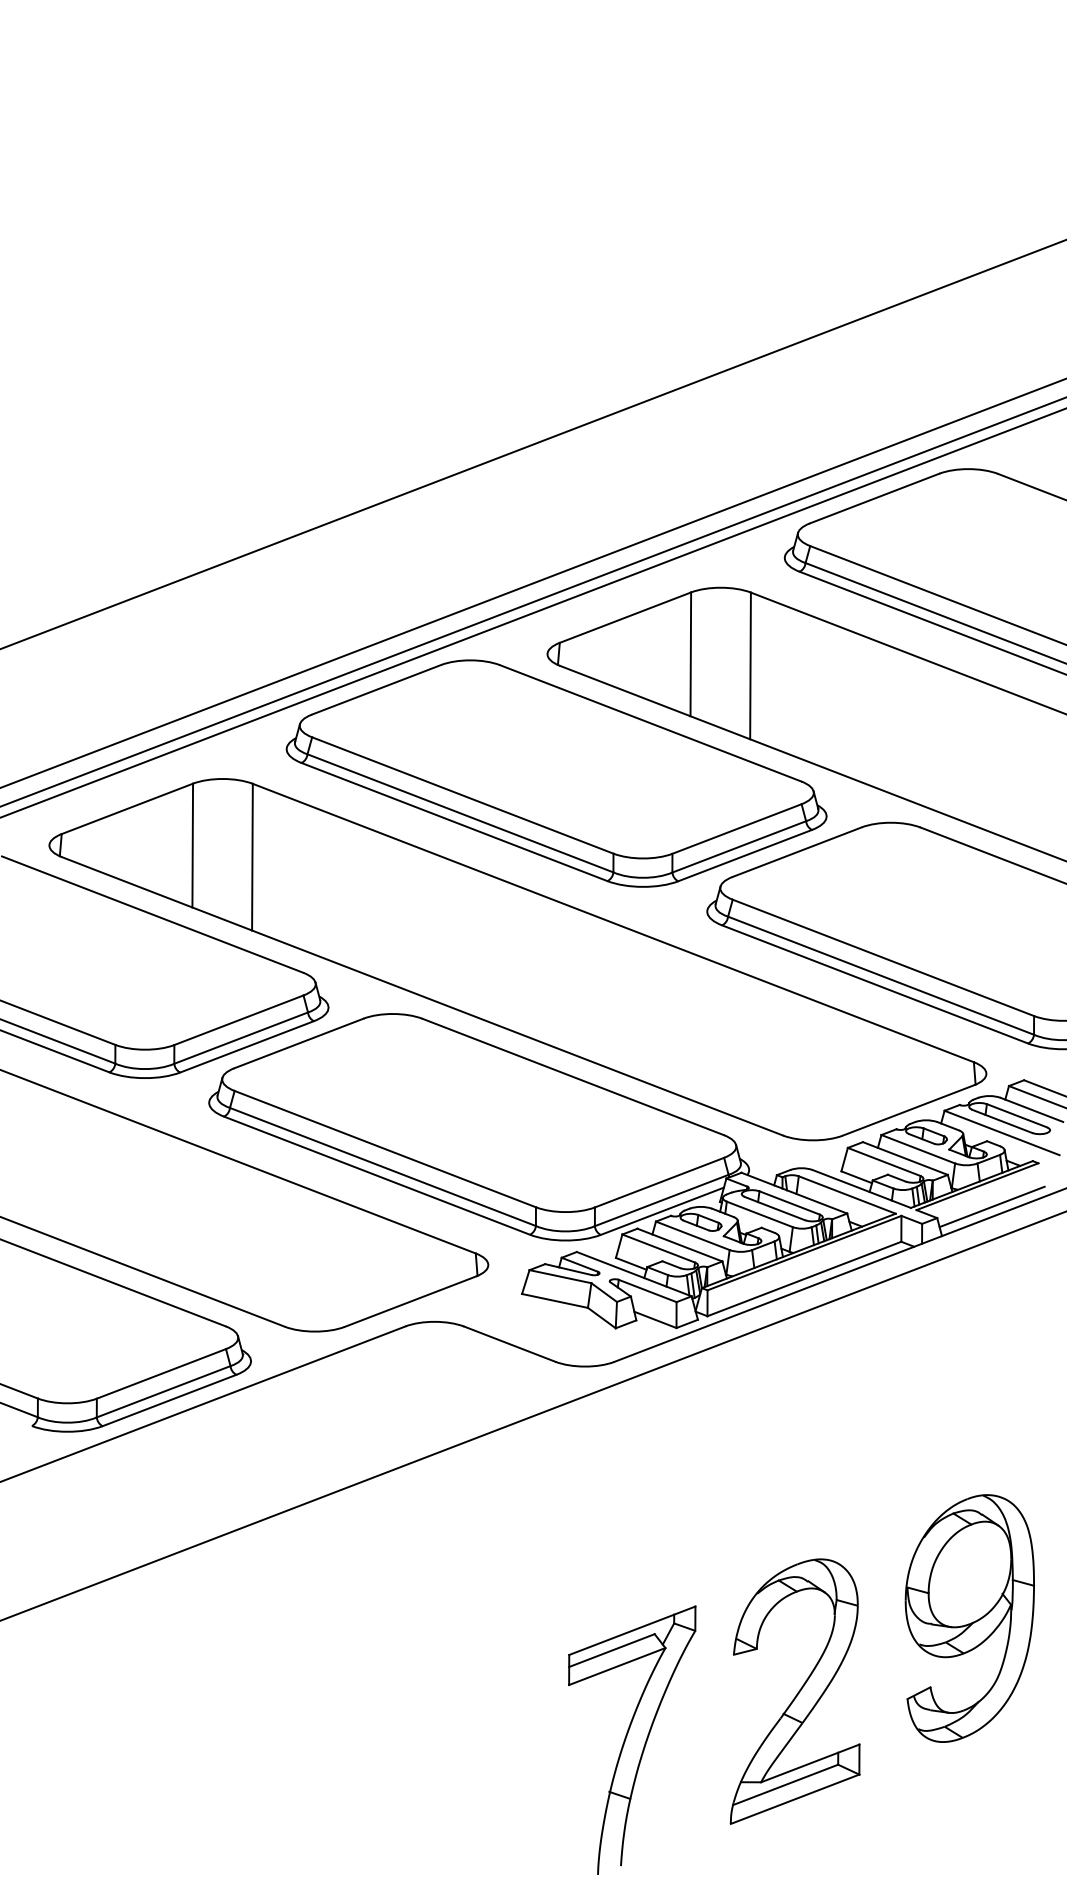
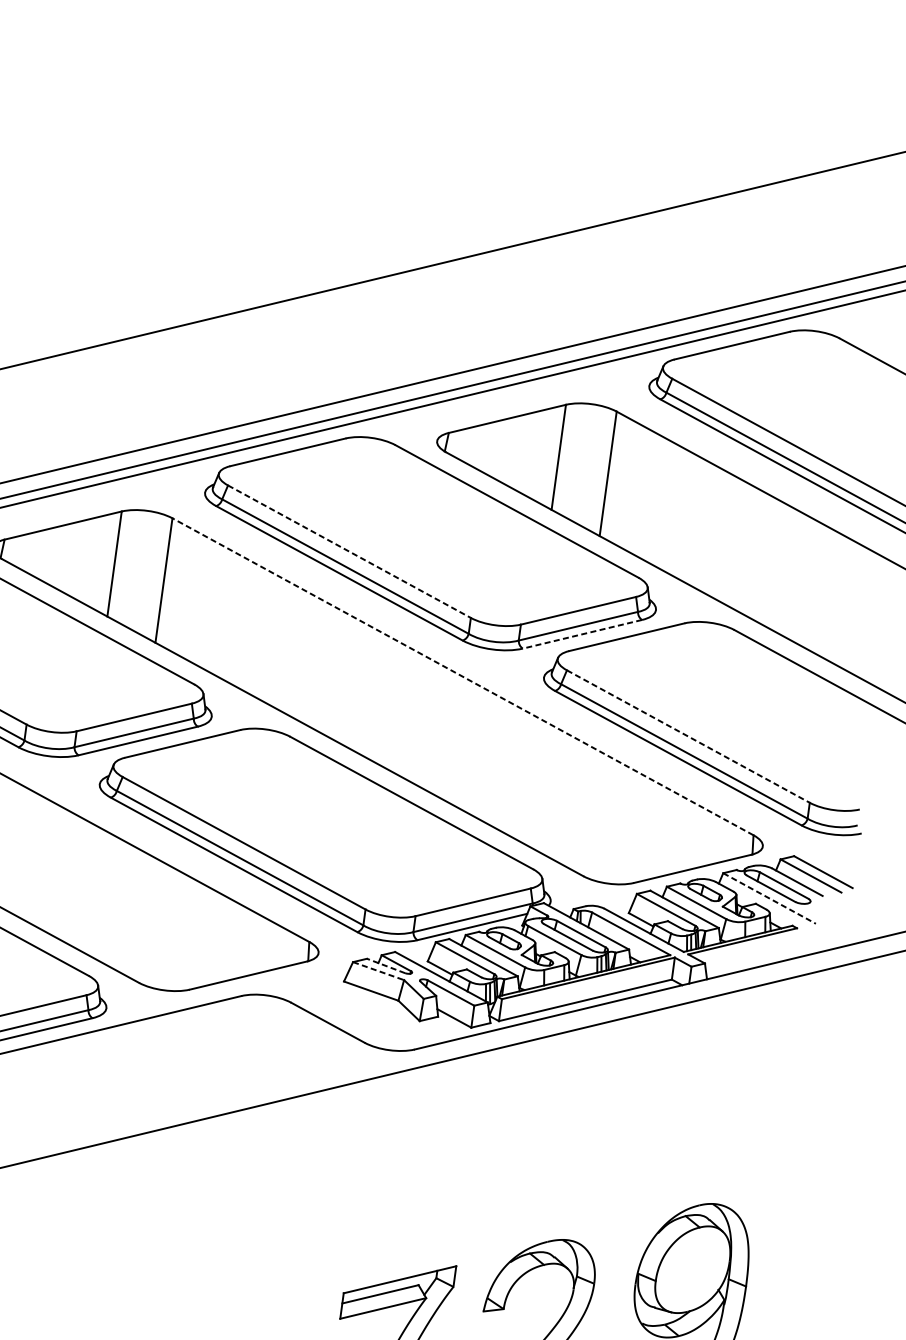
line: (462, 795) -> (349, 551), solid -> dashed
line: (745, 855) -> (582, 634), solid -> dashed
line: (612, 922) -> (462, 676), solid -> dashed
line: (883, 957) -> (688, 736), solid -> dashed
line: (1002, 1132) -> (769, 898), solid -> dashed
line: (991, 1206) -> (752, 959), removed
line: (568, 1269) -> (386, 965), solid -> dashed
line: (560, 1276) -> (378, 970), solid -> dashed

